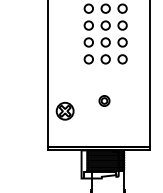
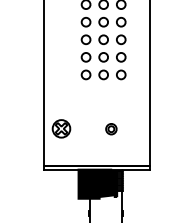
part: (104, 101) -> (111, 129), moved
fill: (99, 163) -> (97, 183), added

